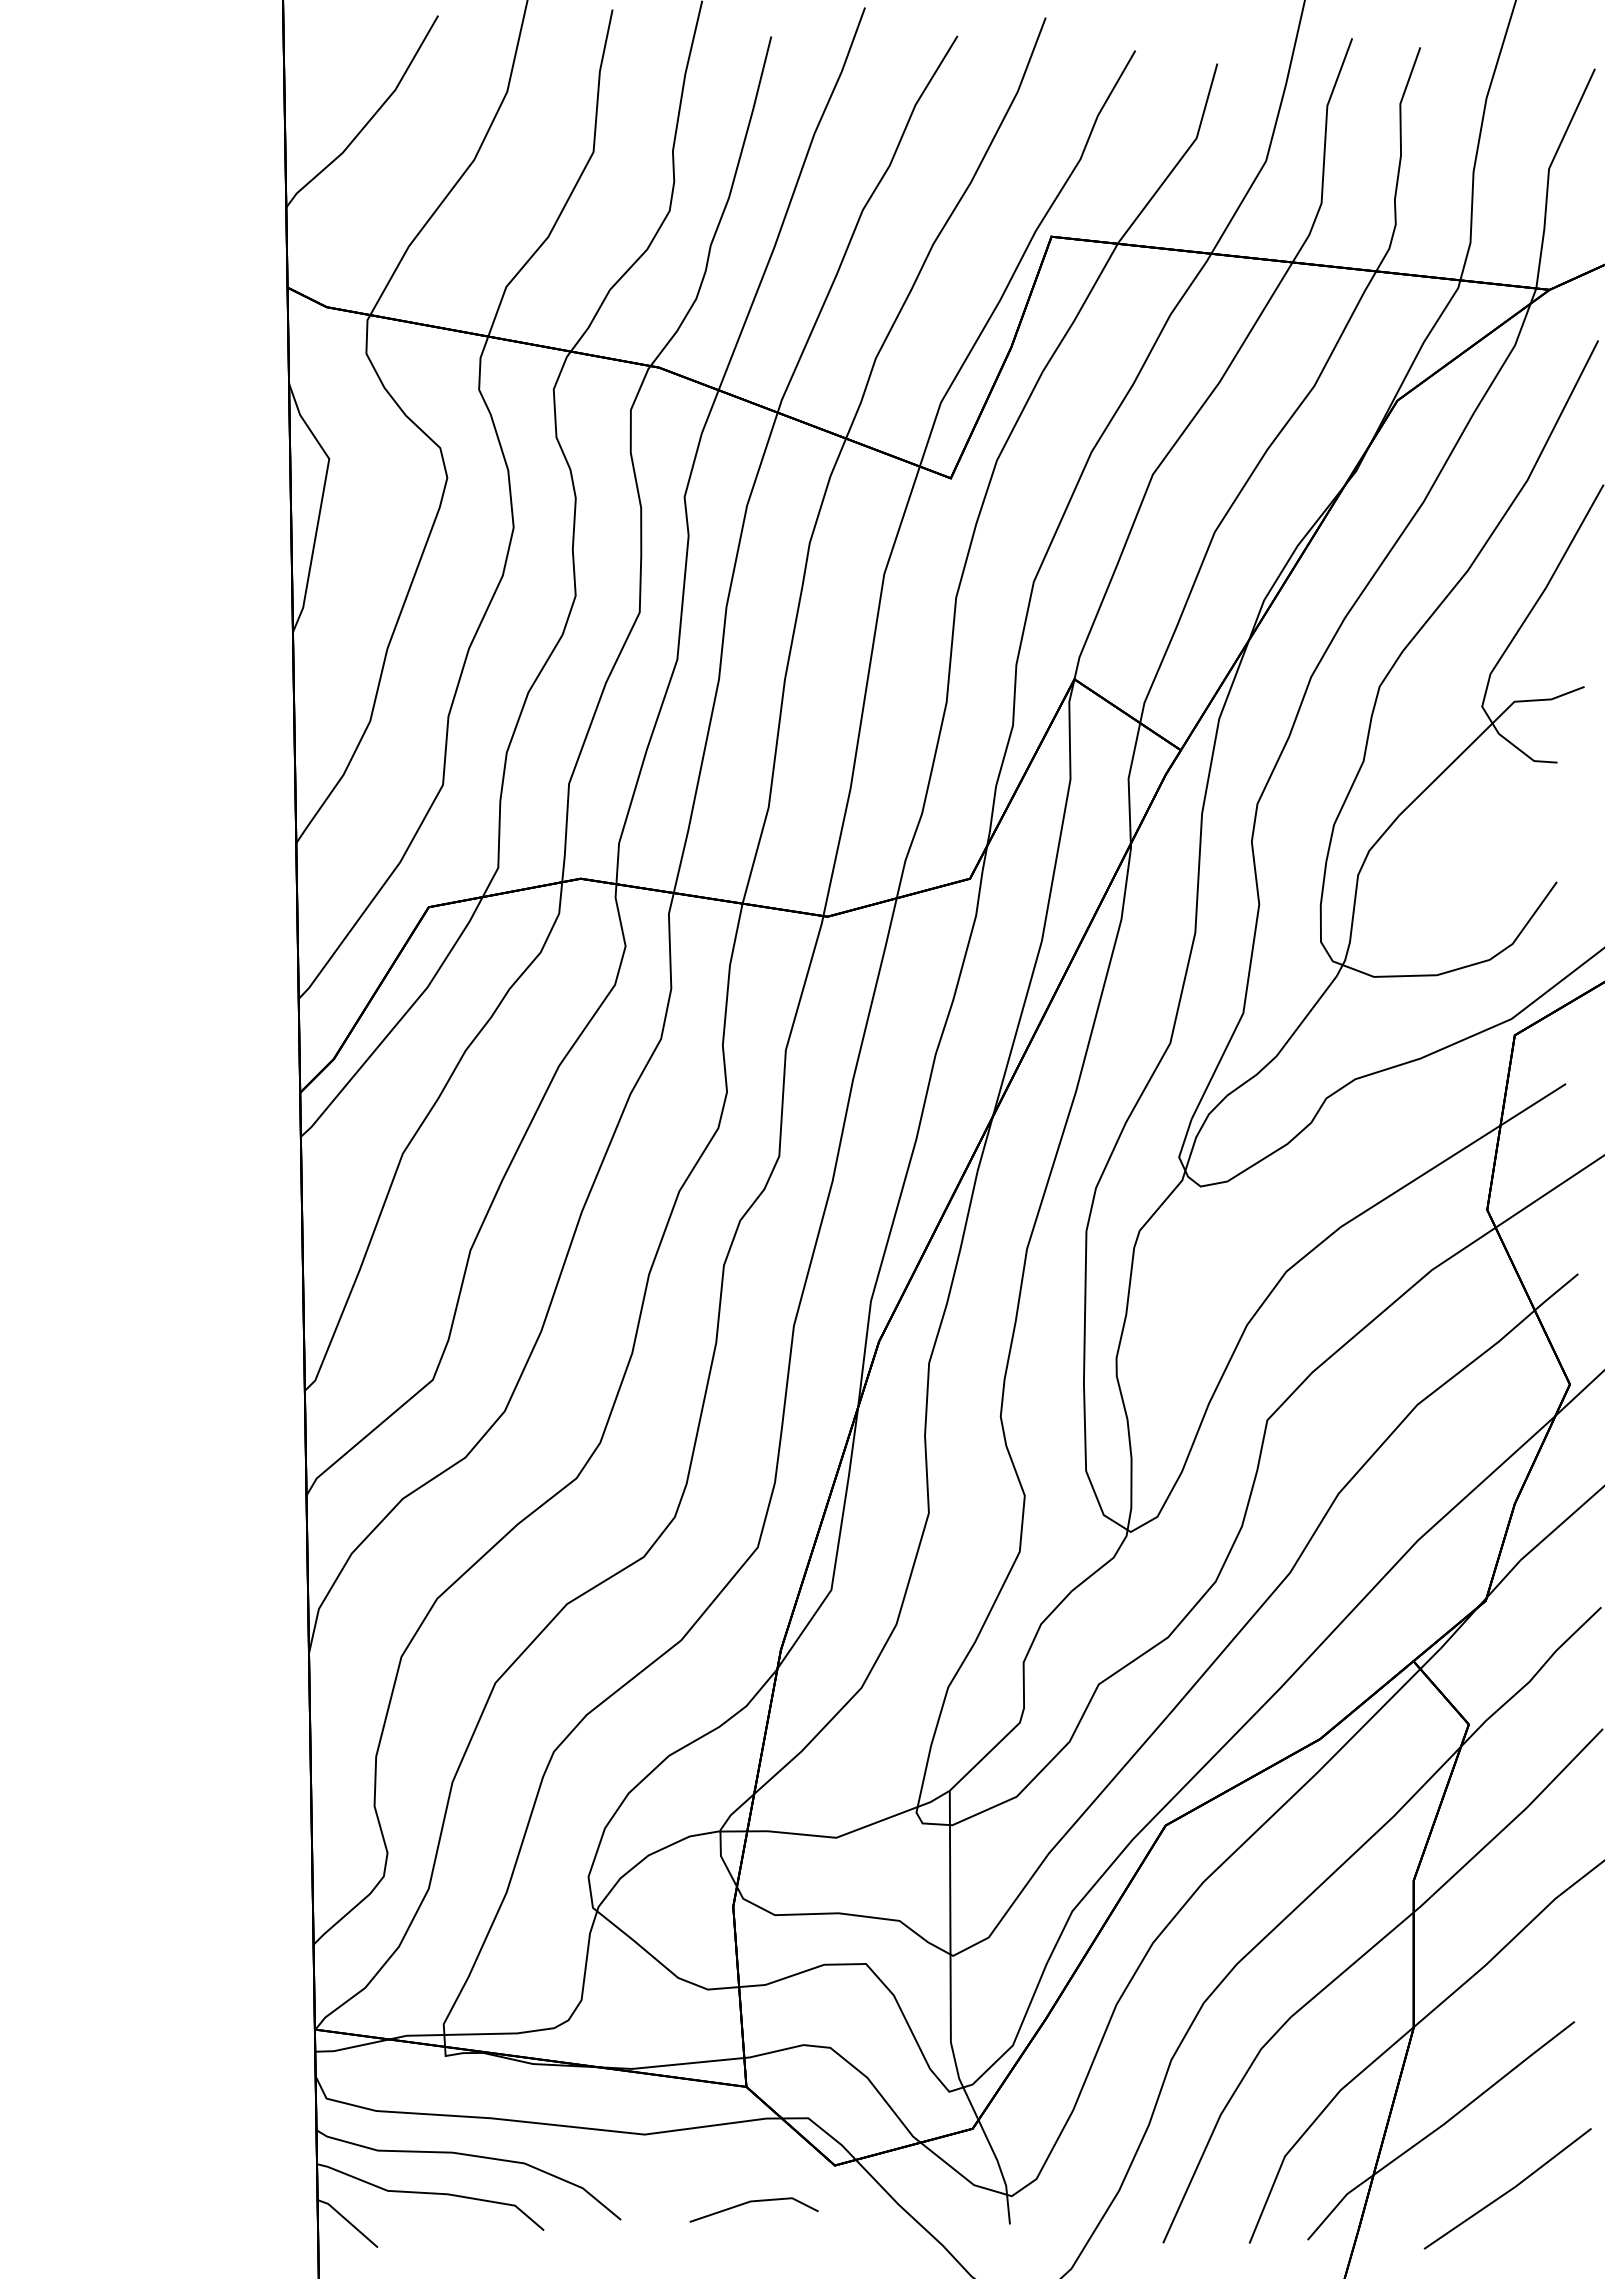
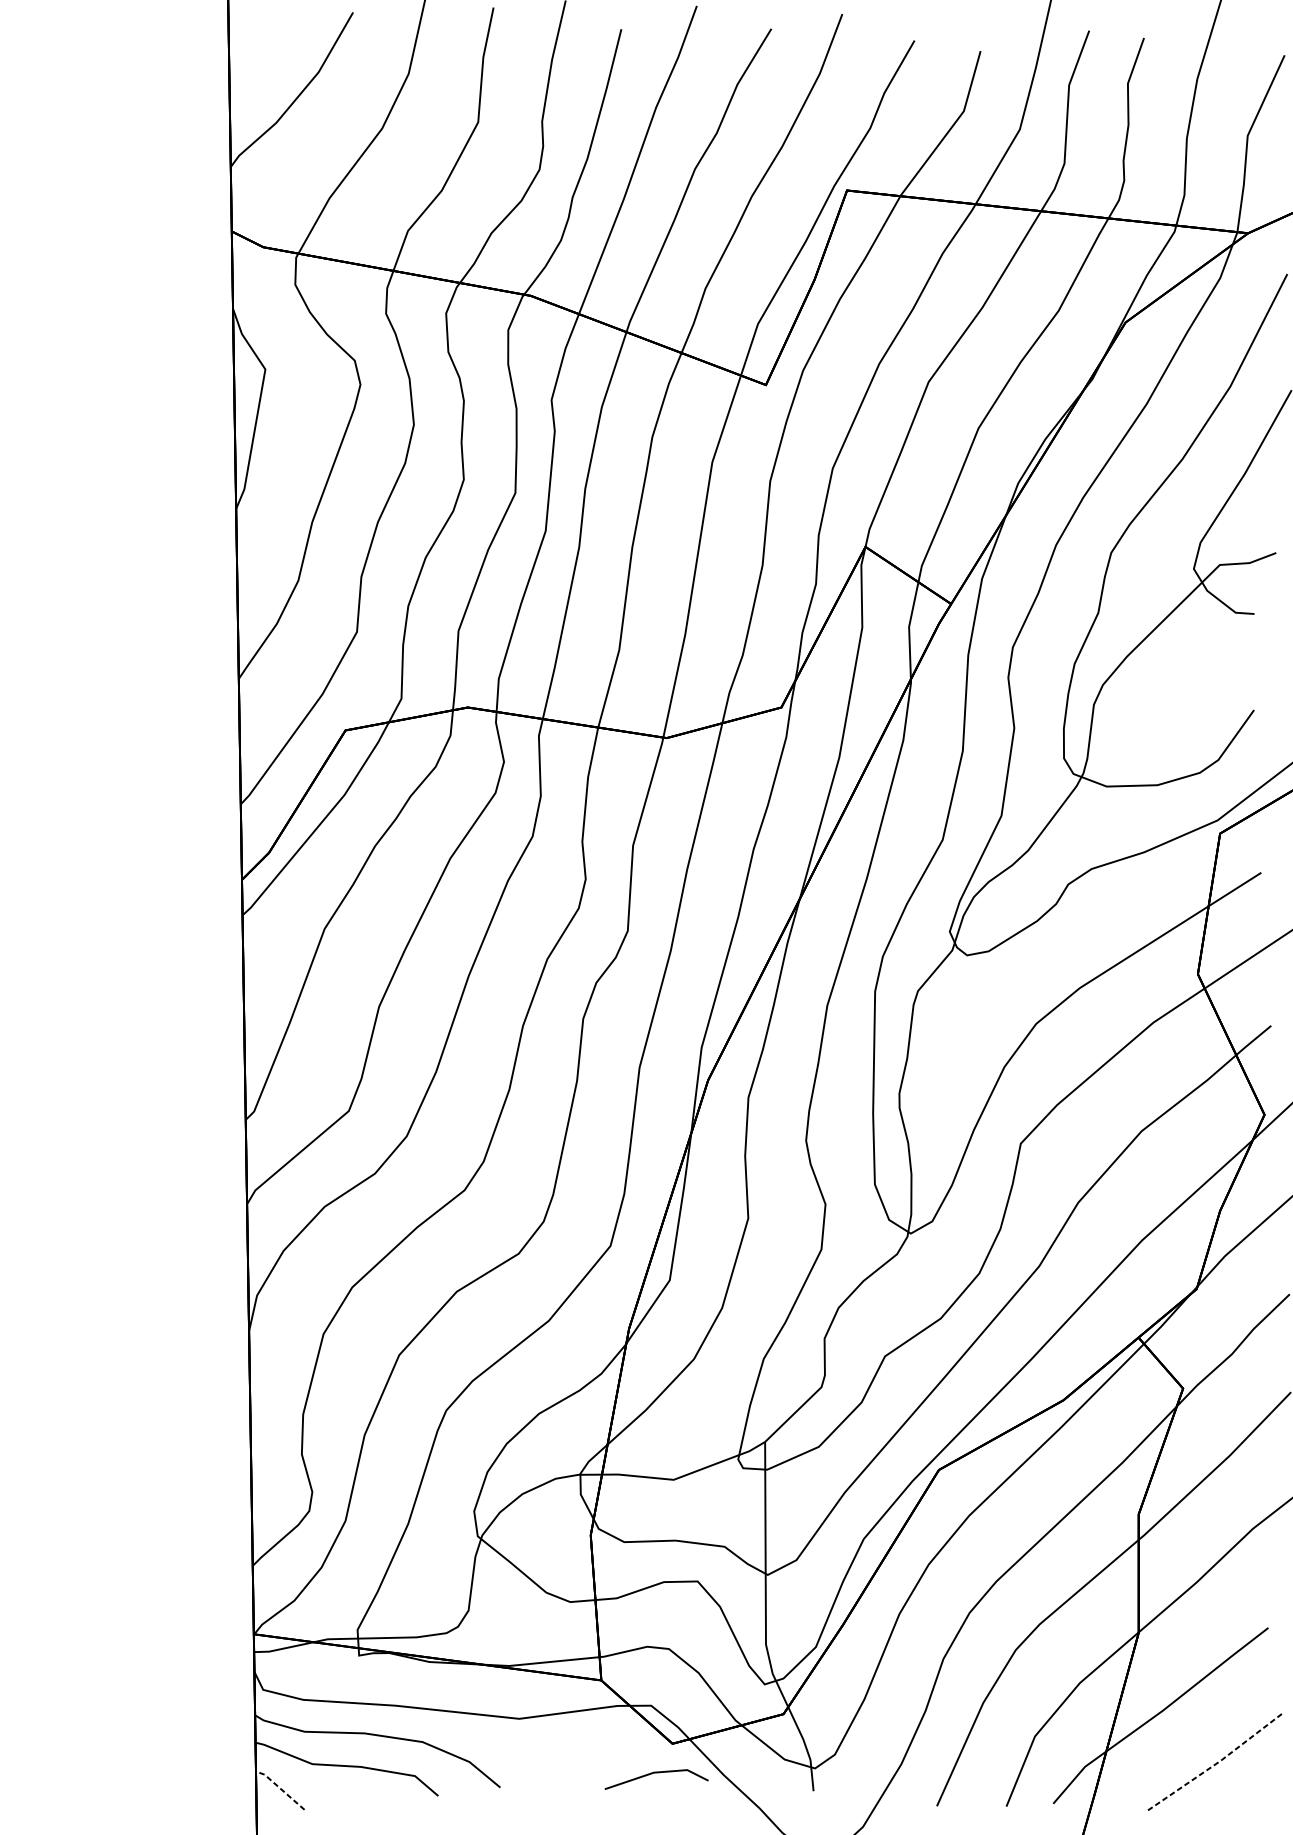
line: (1509, 2190) -> (1215, 1763), solid -> dashed
line: (753, 2202) -> (656, 1773), moved
line: (348, 2221) -> (280, 1788), solid -> dashed

